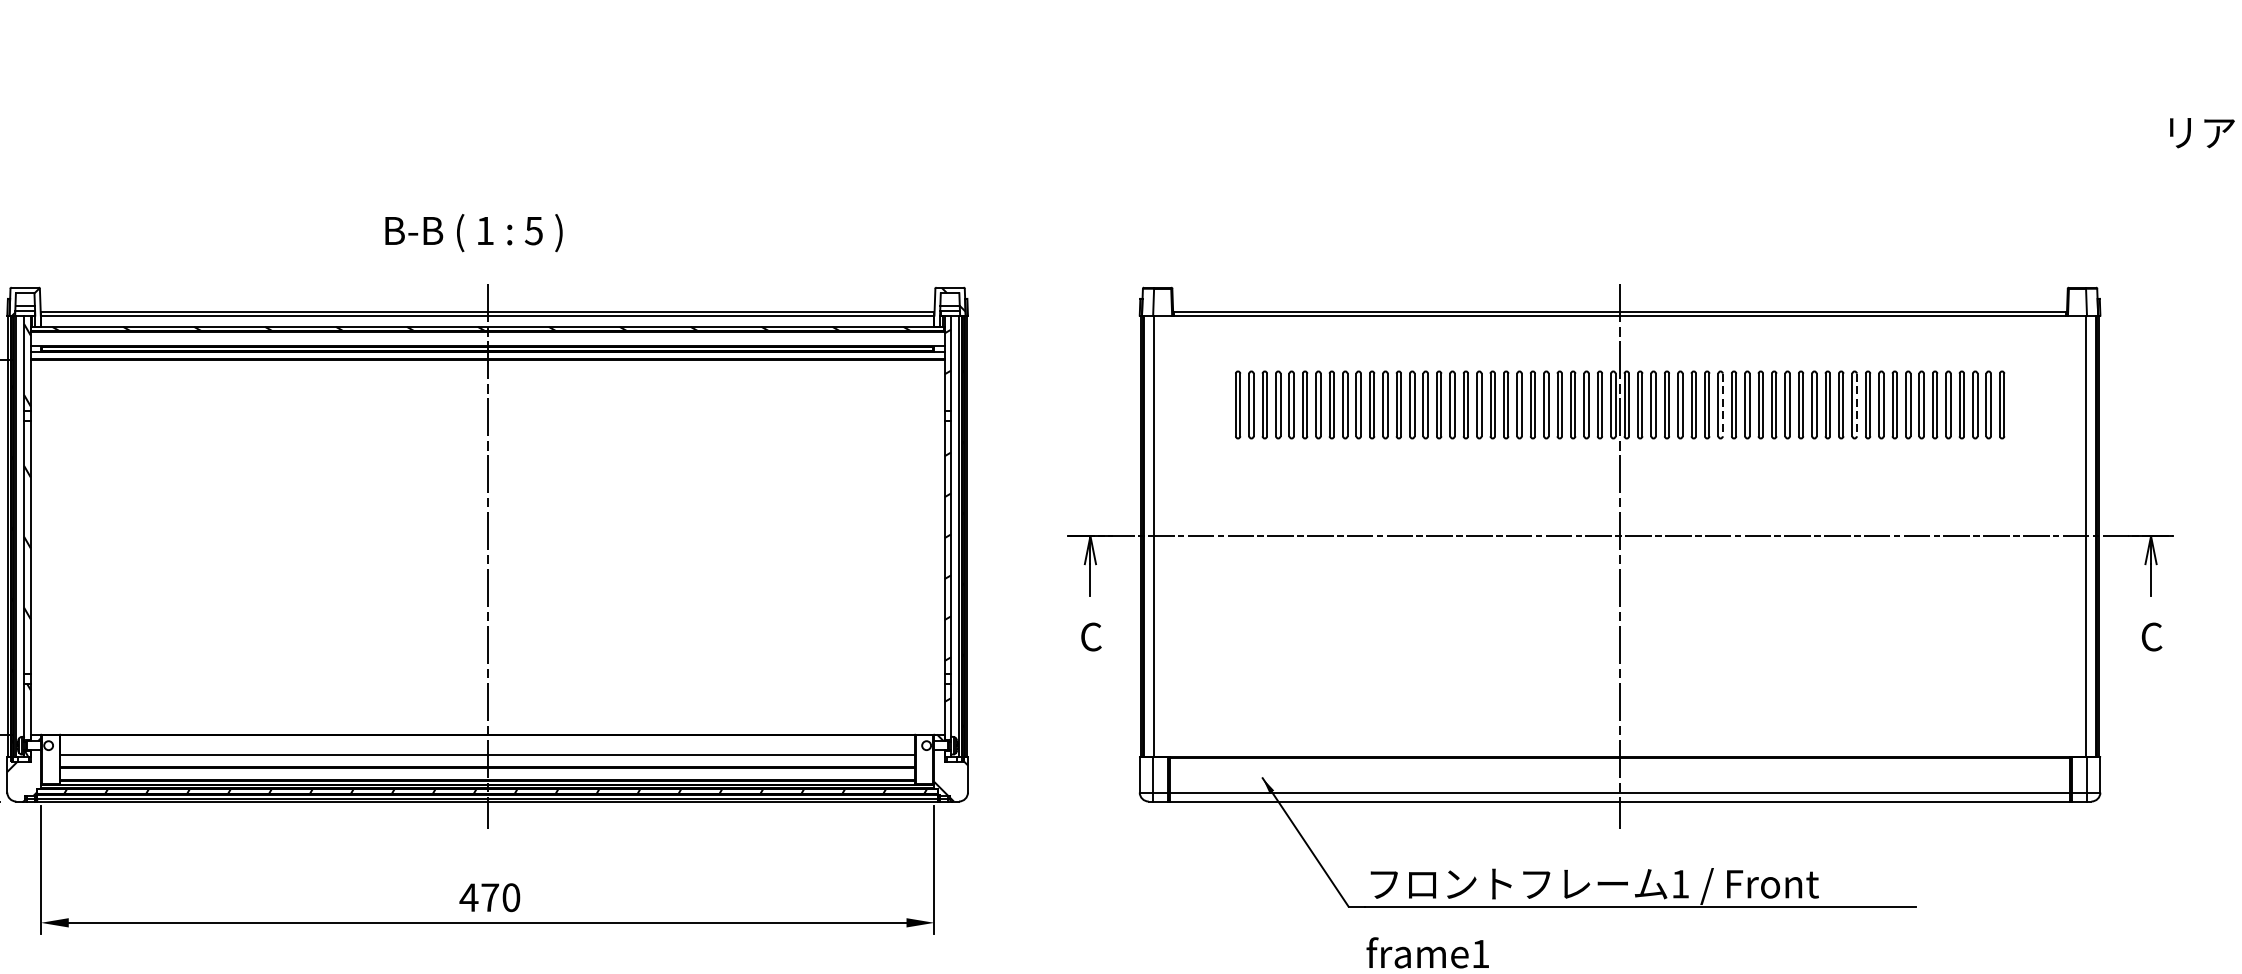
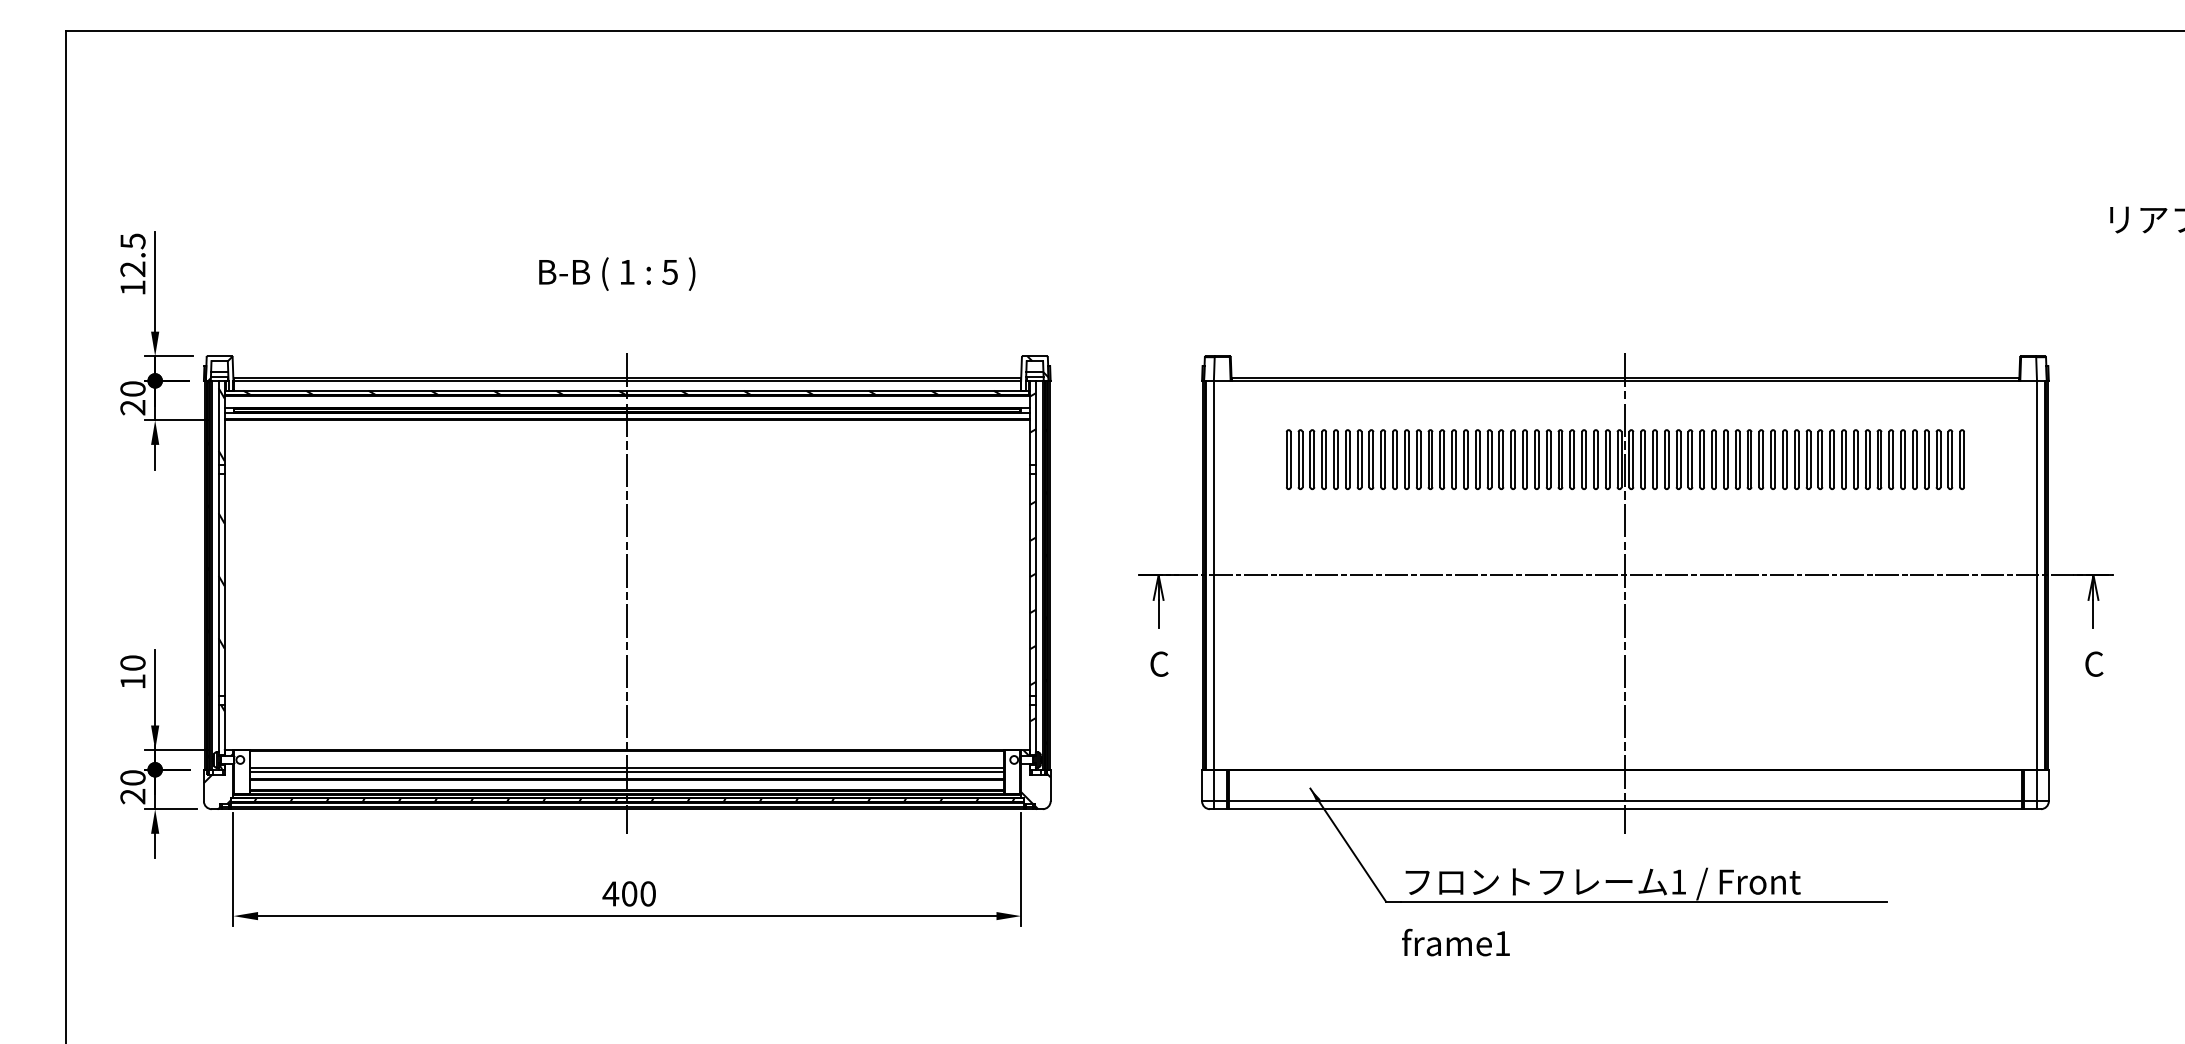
text: (474, 232) -> (617, 273), moved
line: (1723, 404) -> (1716, 459), dashed -> solid
line: (1857, 404) -> (1834, 459), dashed -> solid
line: (487, 758) -> (627, 771), added
text: (490, 897) -> (629, 893), 470 -> 400

